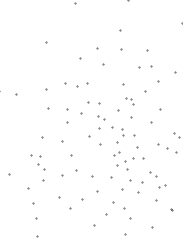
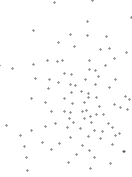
part: (82, 84) -> (59, 60), size x0.62
part: (129, 100) -> (93, 72), size x1.67
part: (37, 162) -> (68, 116), moved

